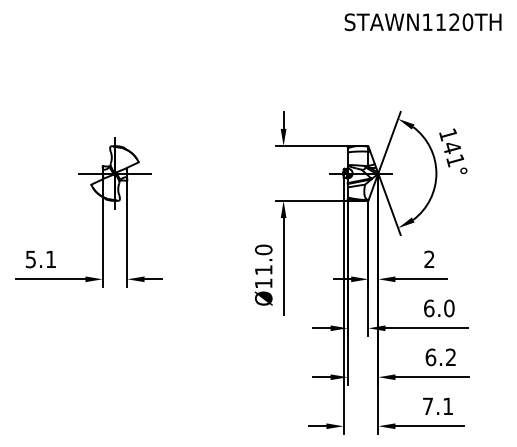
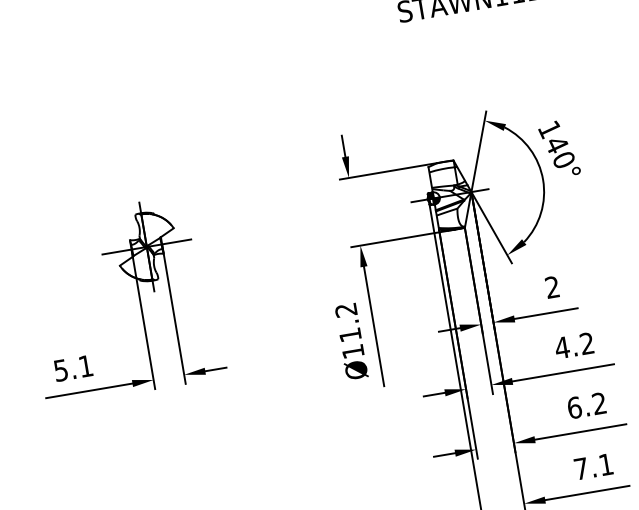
text: (455, 160) -> (563, 159), 141° -> 140°
text: (263, 249) -> (345, 309), Ø11.0 -> Ø11.2
text: (438, 308) -> (573, 345), 6.0 -> 4.2

